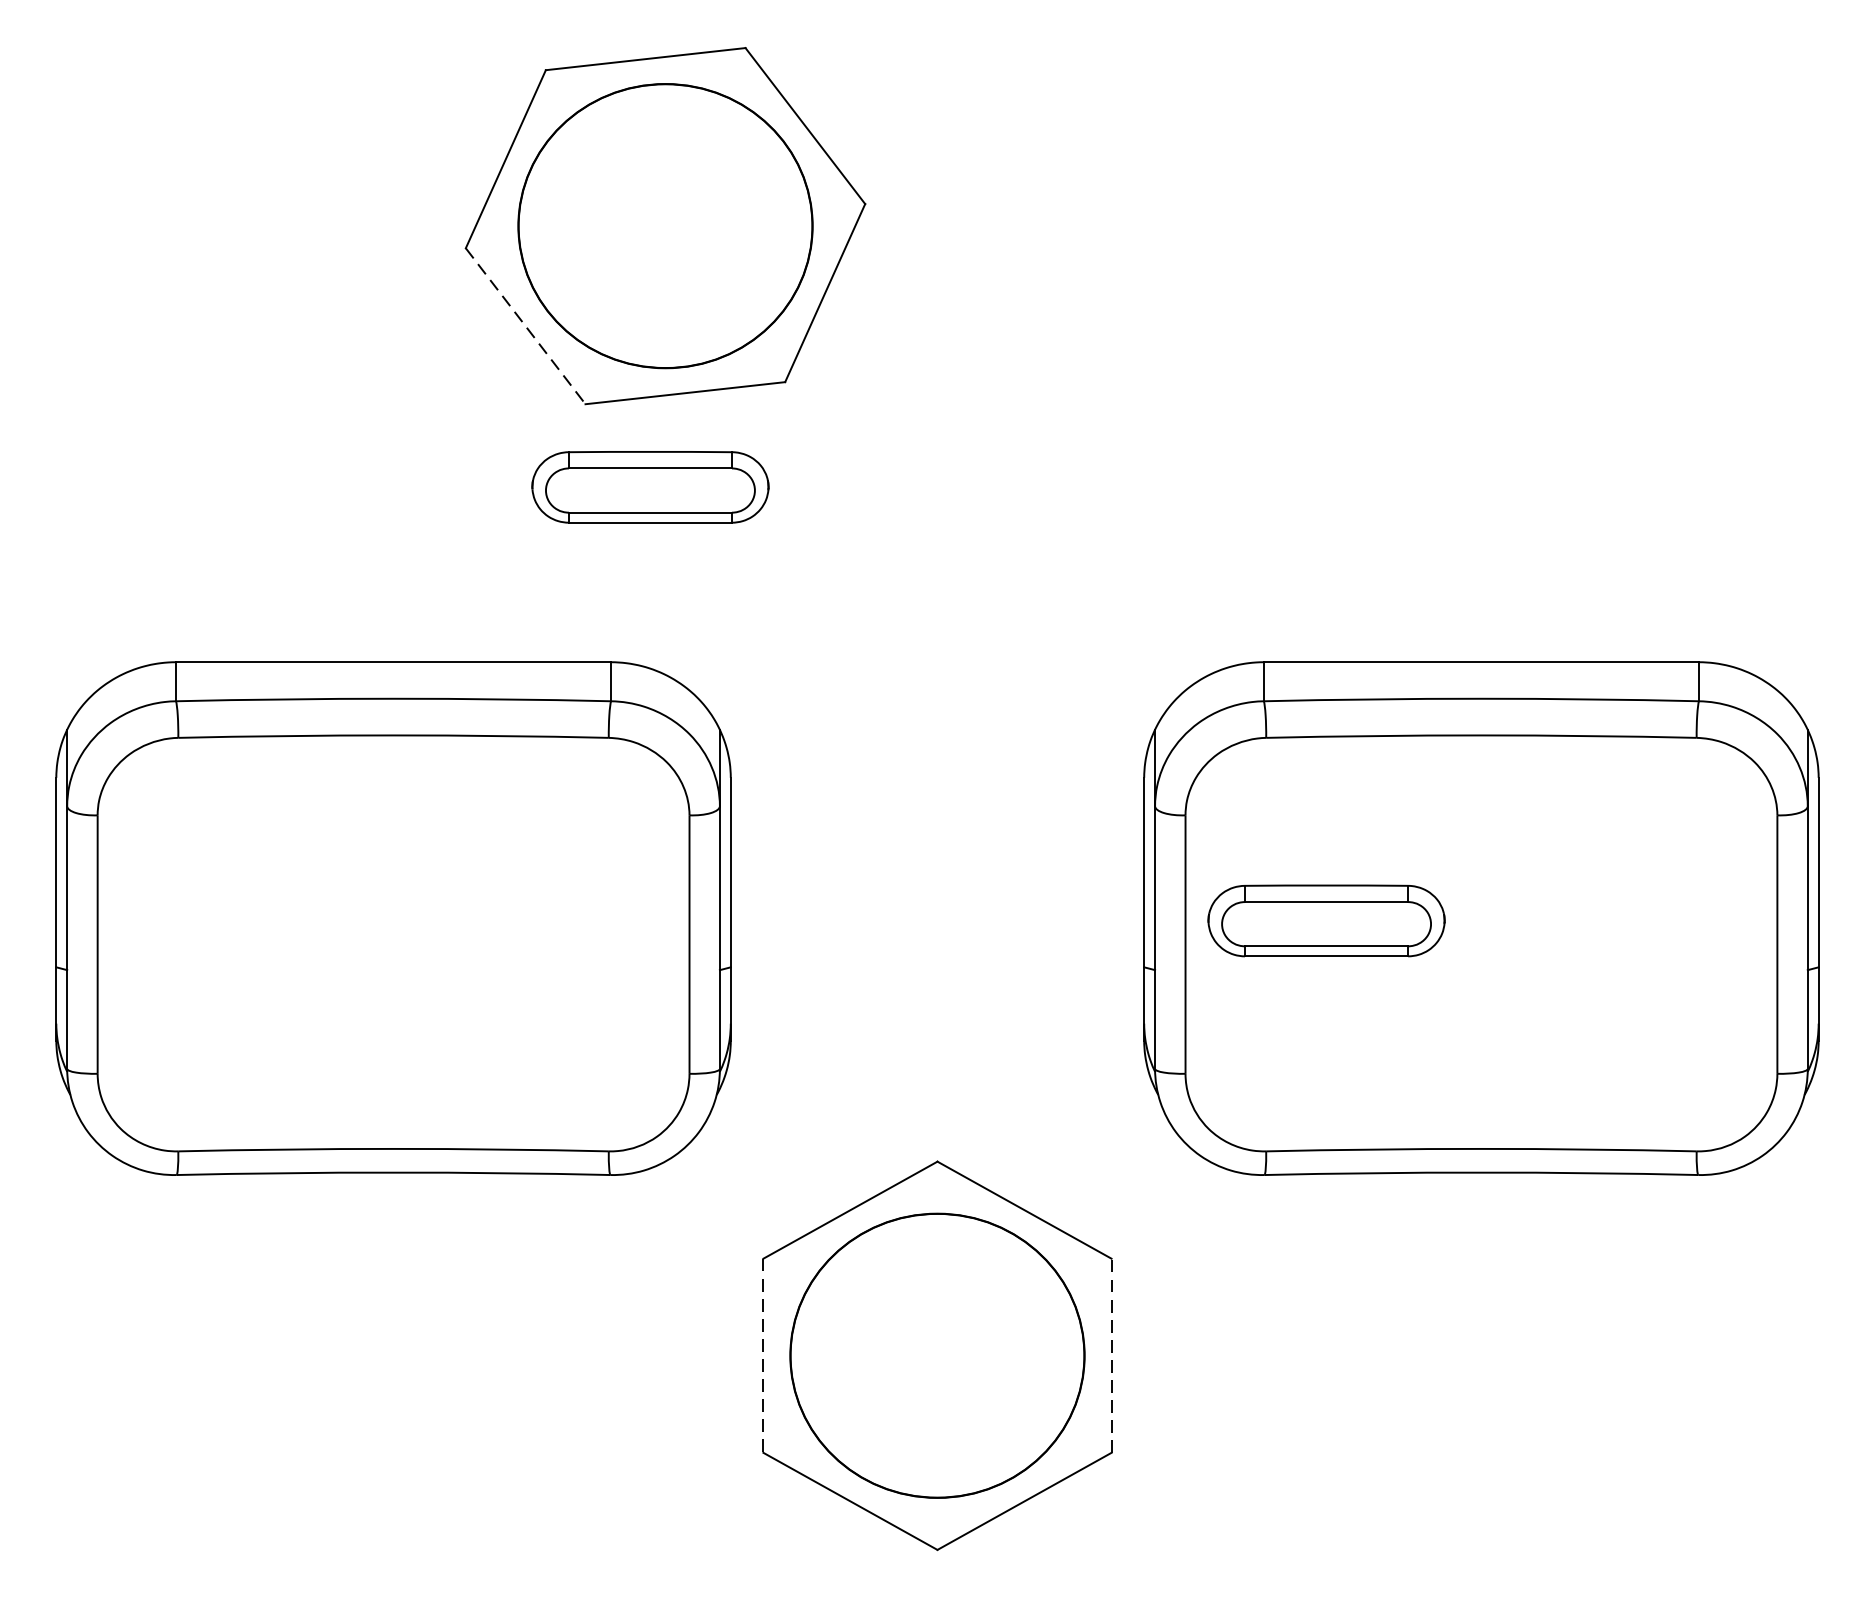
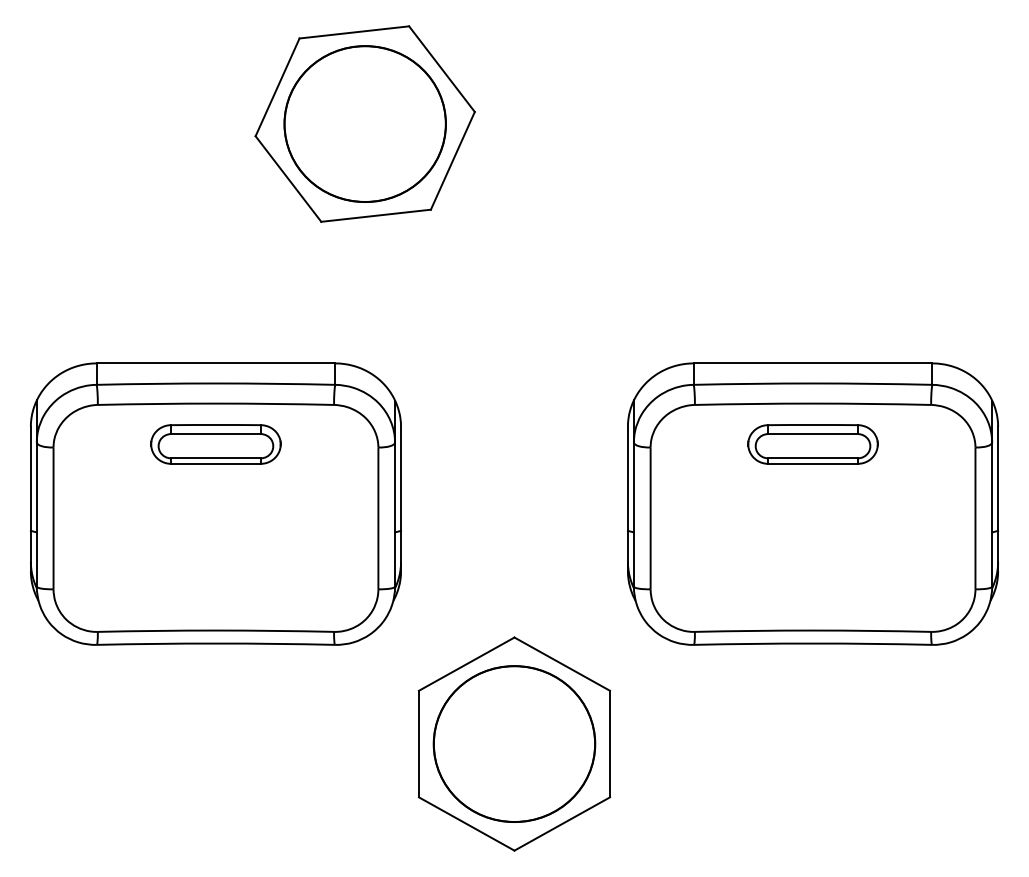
line: (525, 327) -> (288, 179), dashed -> solid
part: (649, 487) -> (215, 444), moved
part: (1325, 921) -> (812, 444), moved
line: (1112, 1354) -> (610, 743), dashed -> solid
line: (762, 1356) -> (418, 744), dashed -> solid

